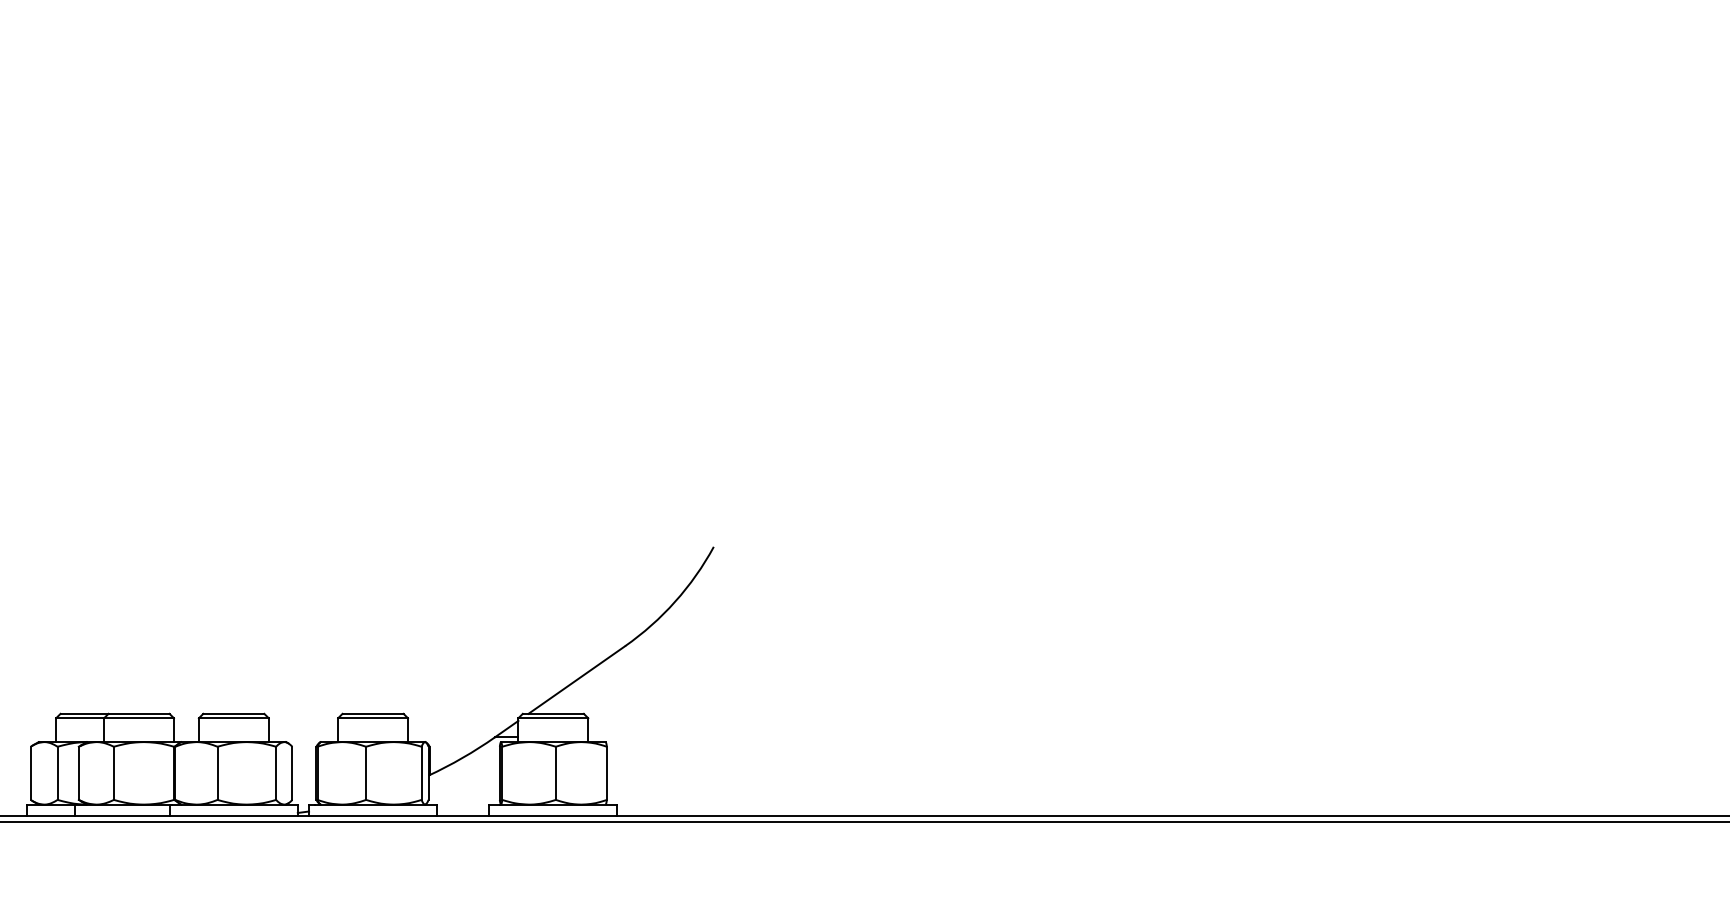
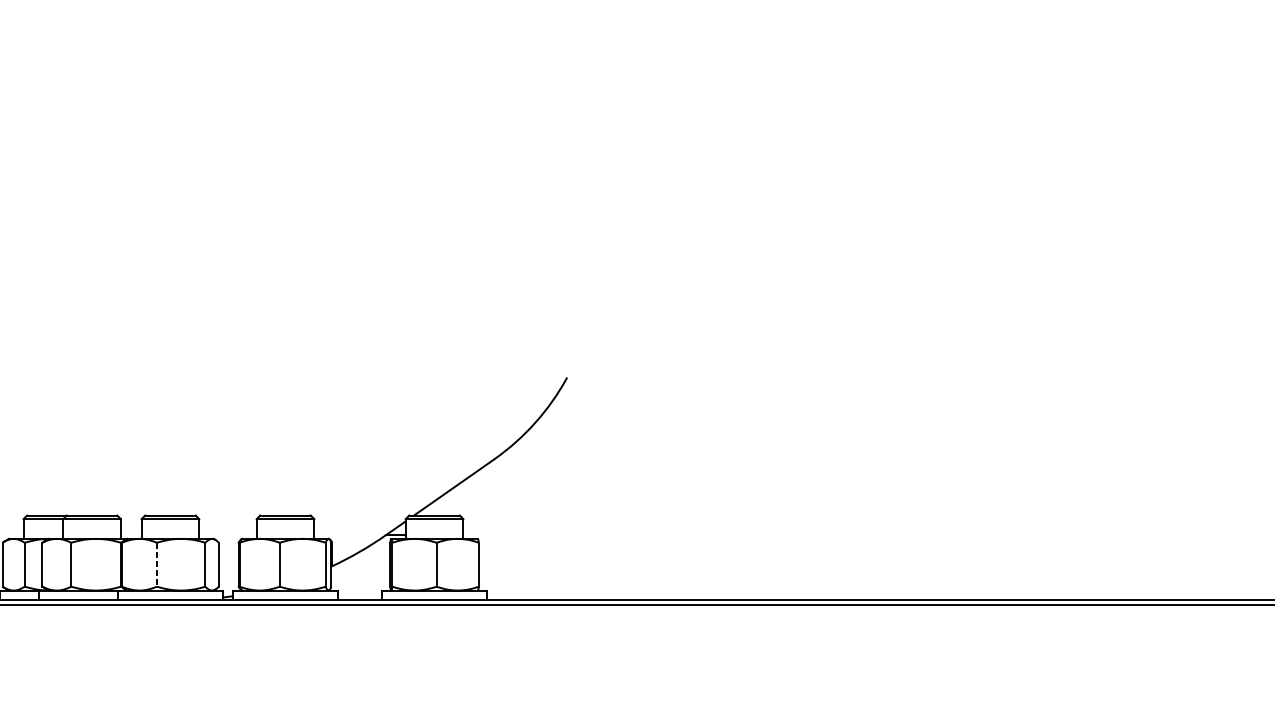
line: (217, 773) -> (156, 564), solid -> dashed

